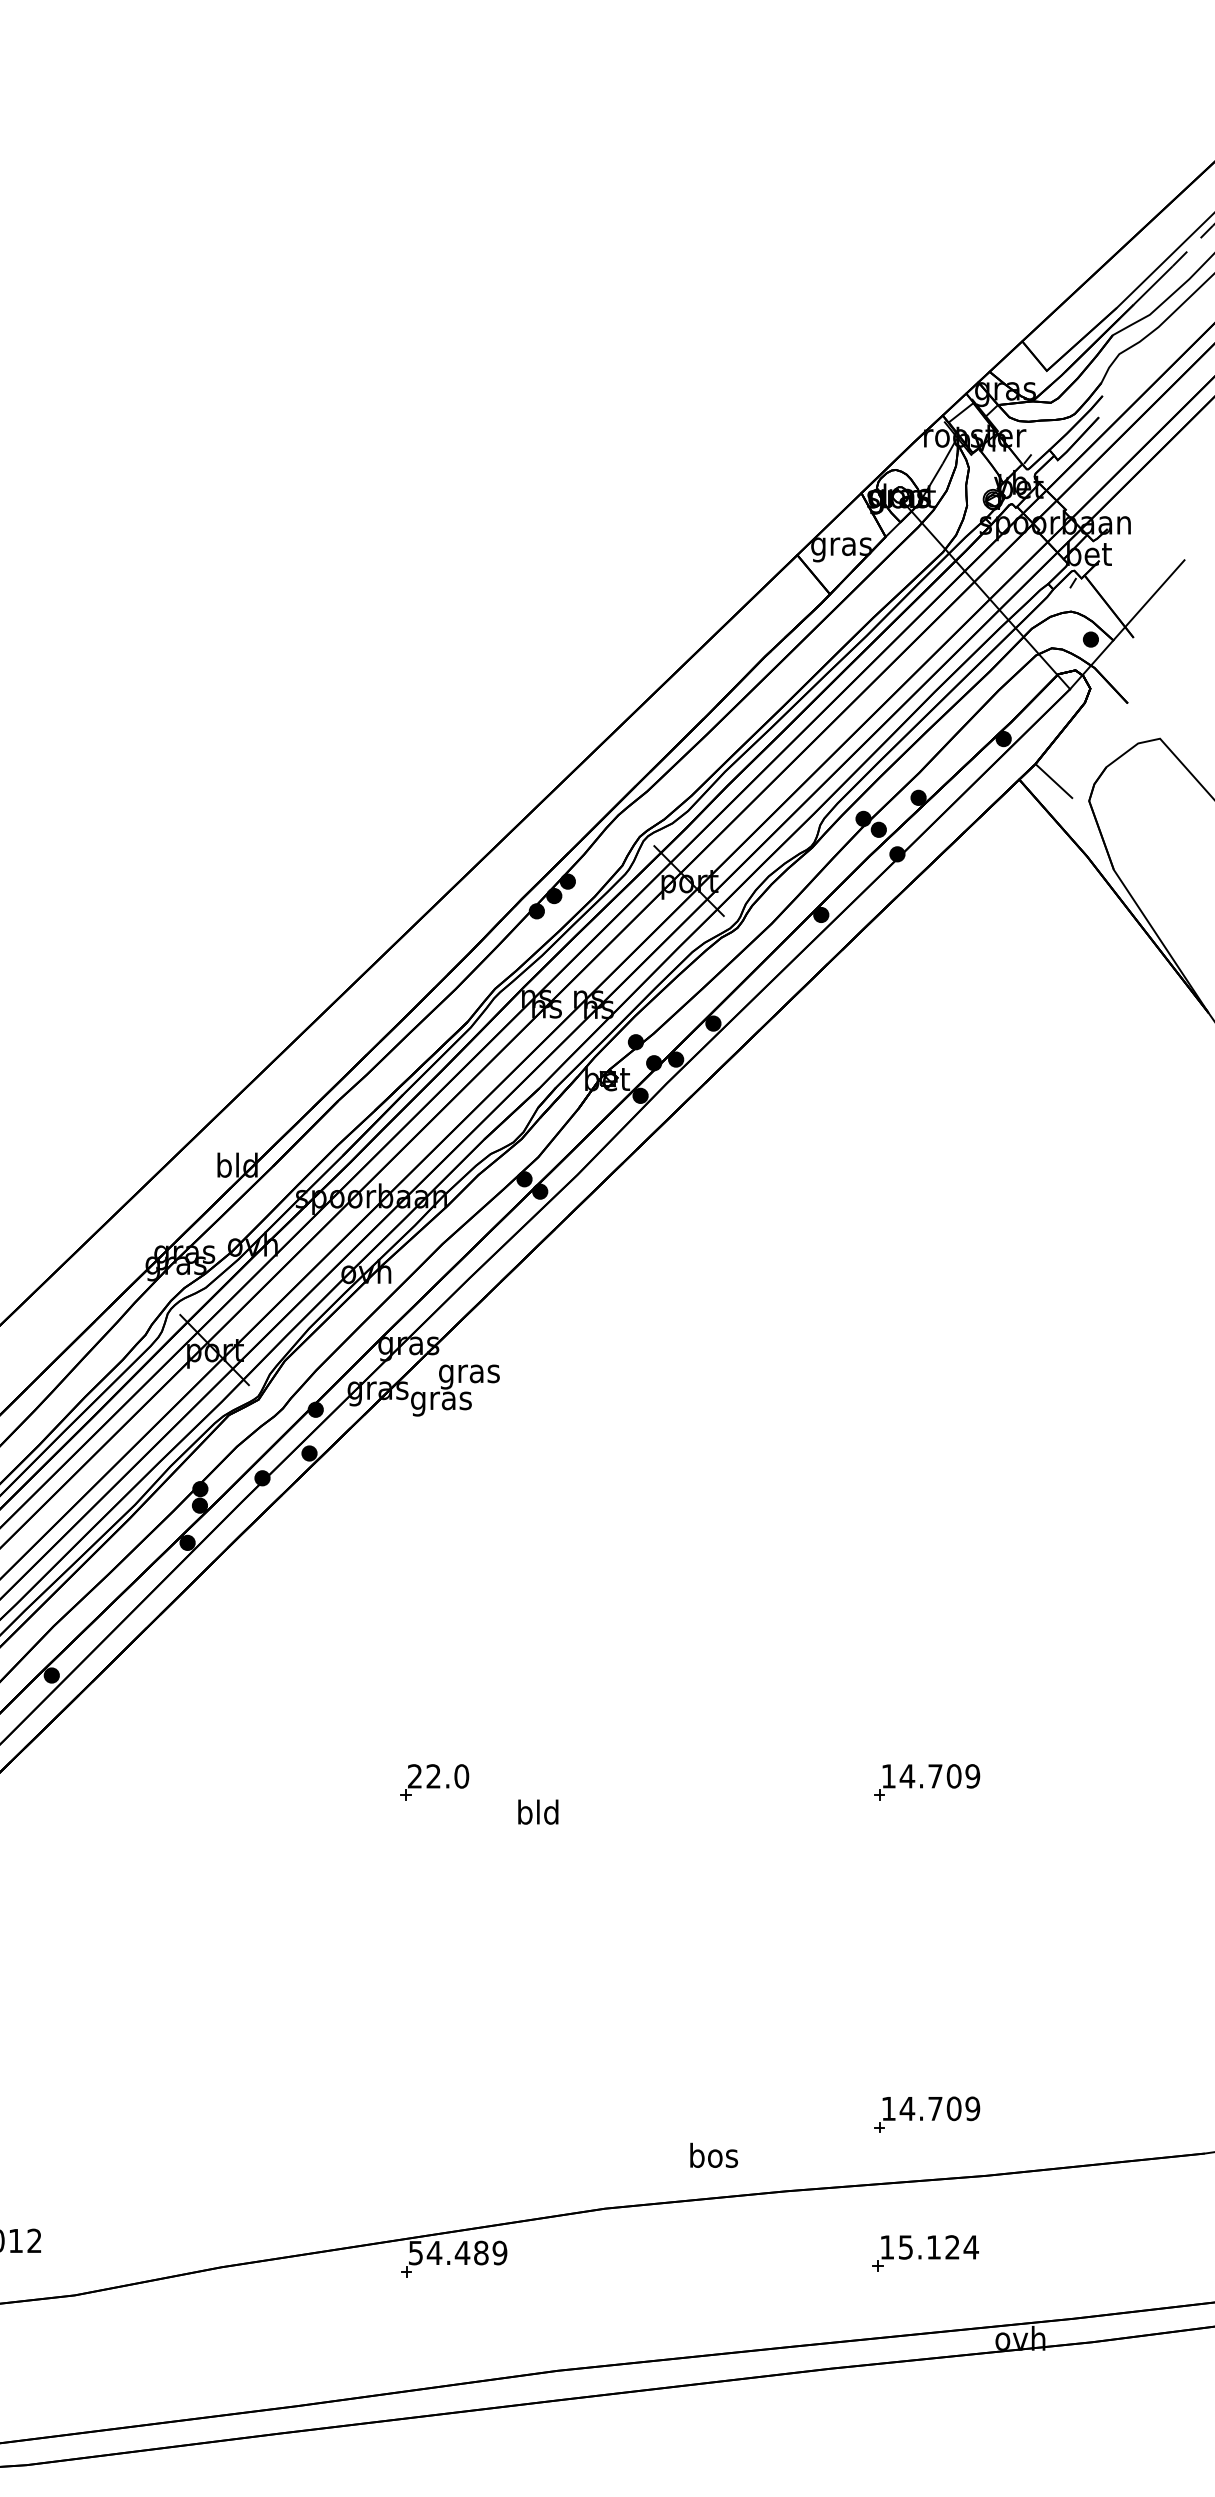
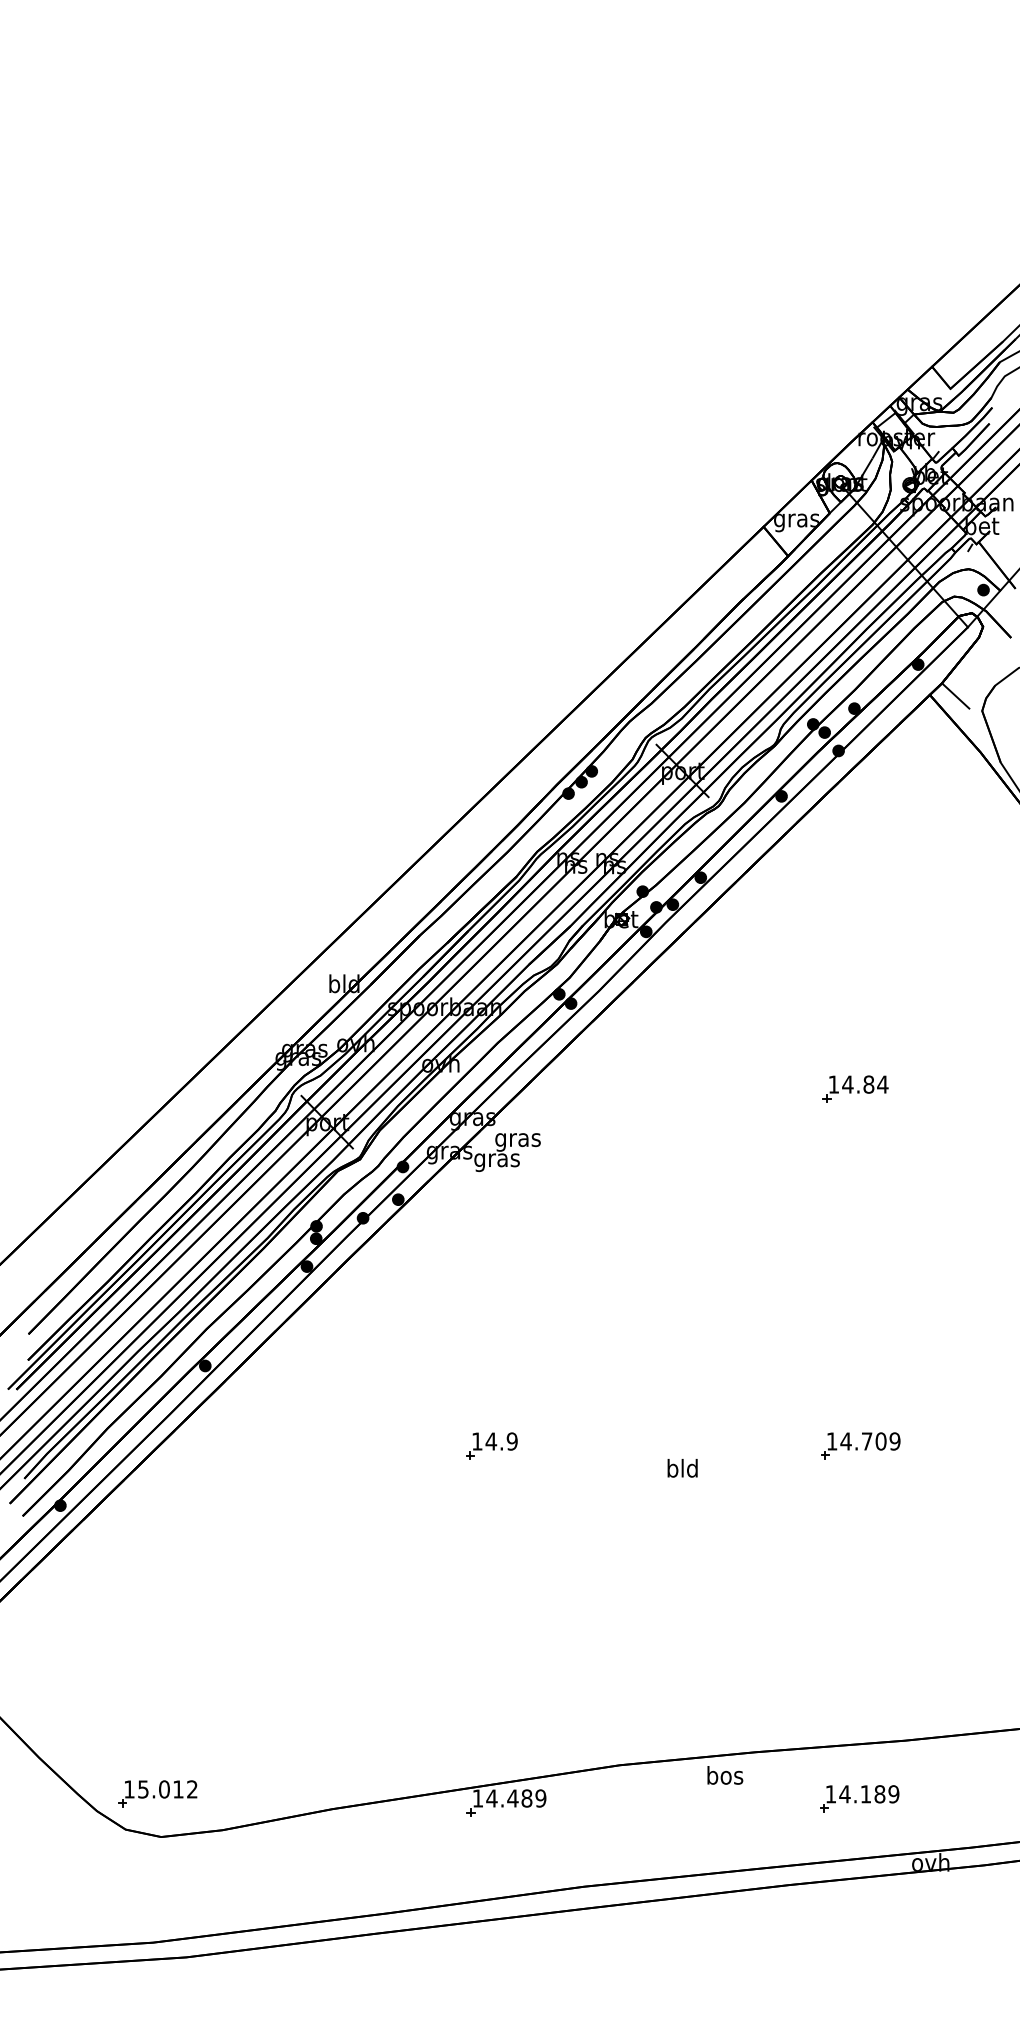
part: (919, 1305) -> (855, 1088), added
text: (437, 1776) -> (494, 1441), 22.0 -> 14.9
text: (538, 1812) -> (682, 1468), moved
part: (926, 2114) -> (860, 1694), removed
text: (714, 2155) -> (725, 1775), moved
text: (938, 2247) -> (869, 1794), 15.124 -> 14.189
text: (415, 2253) -> (477, 1798), 54.489 -> 14.489

